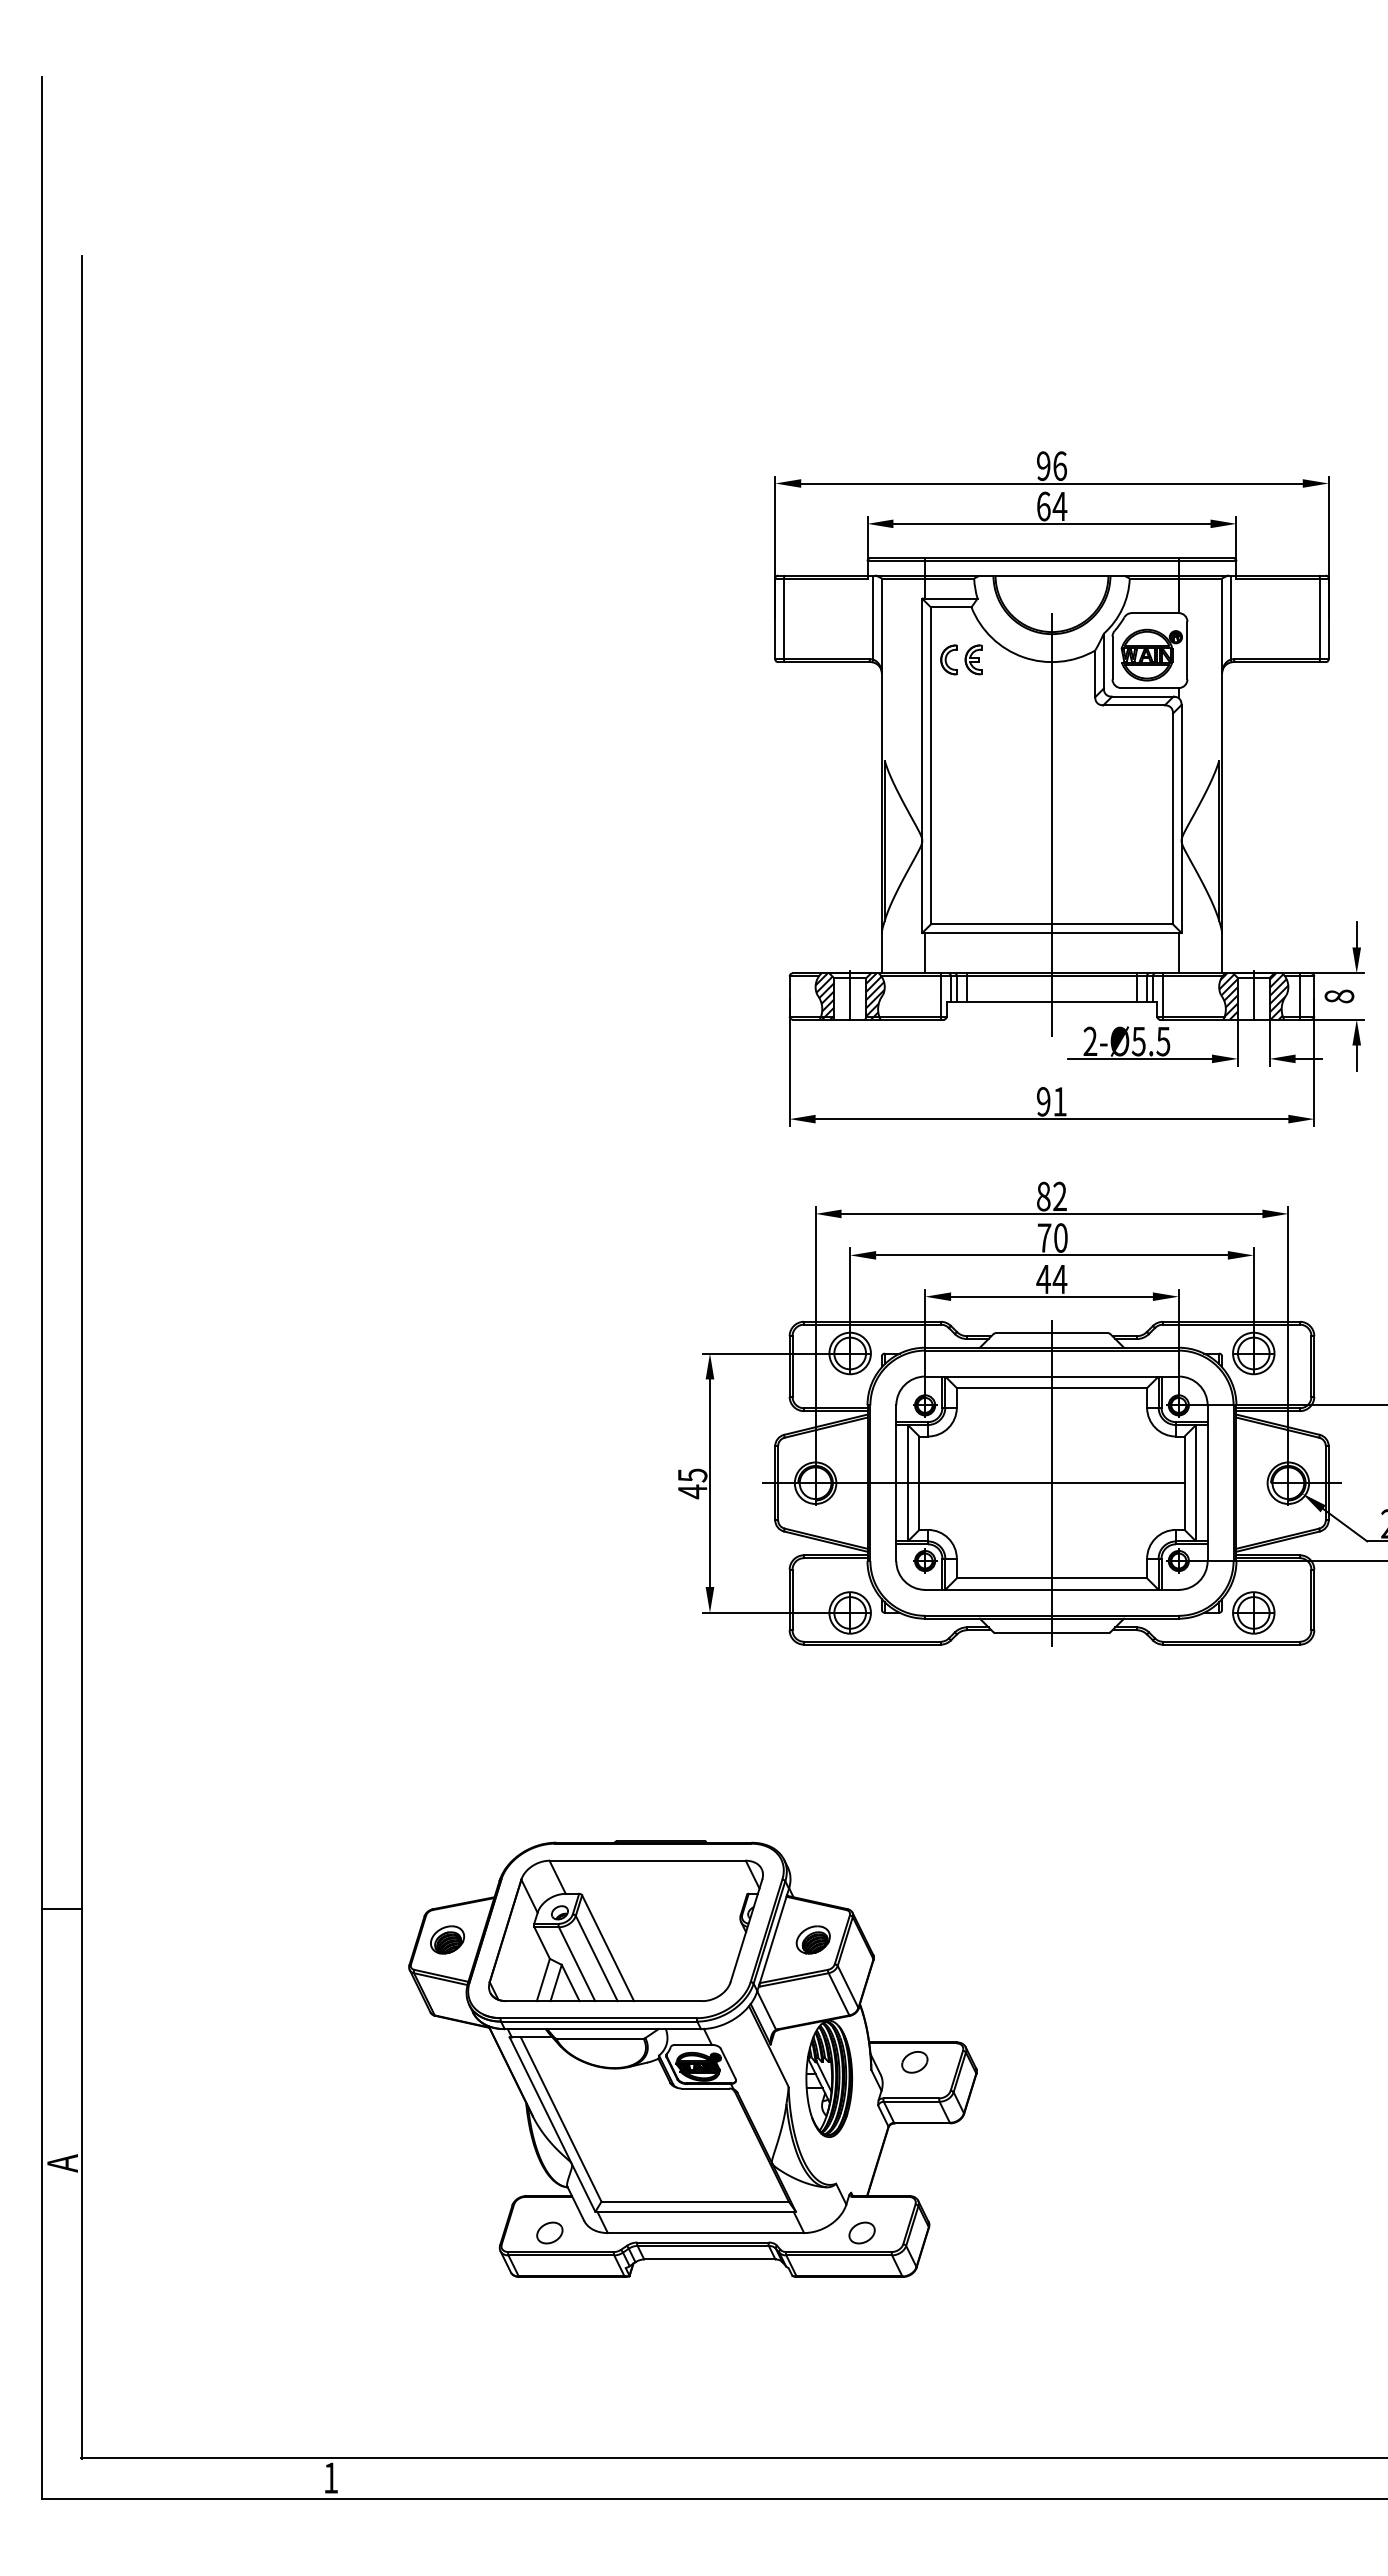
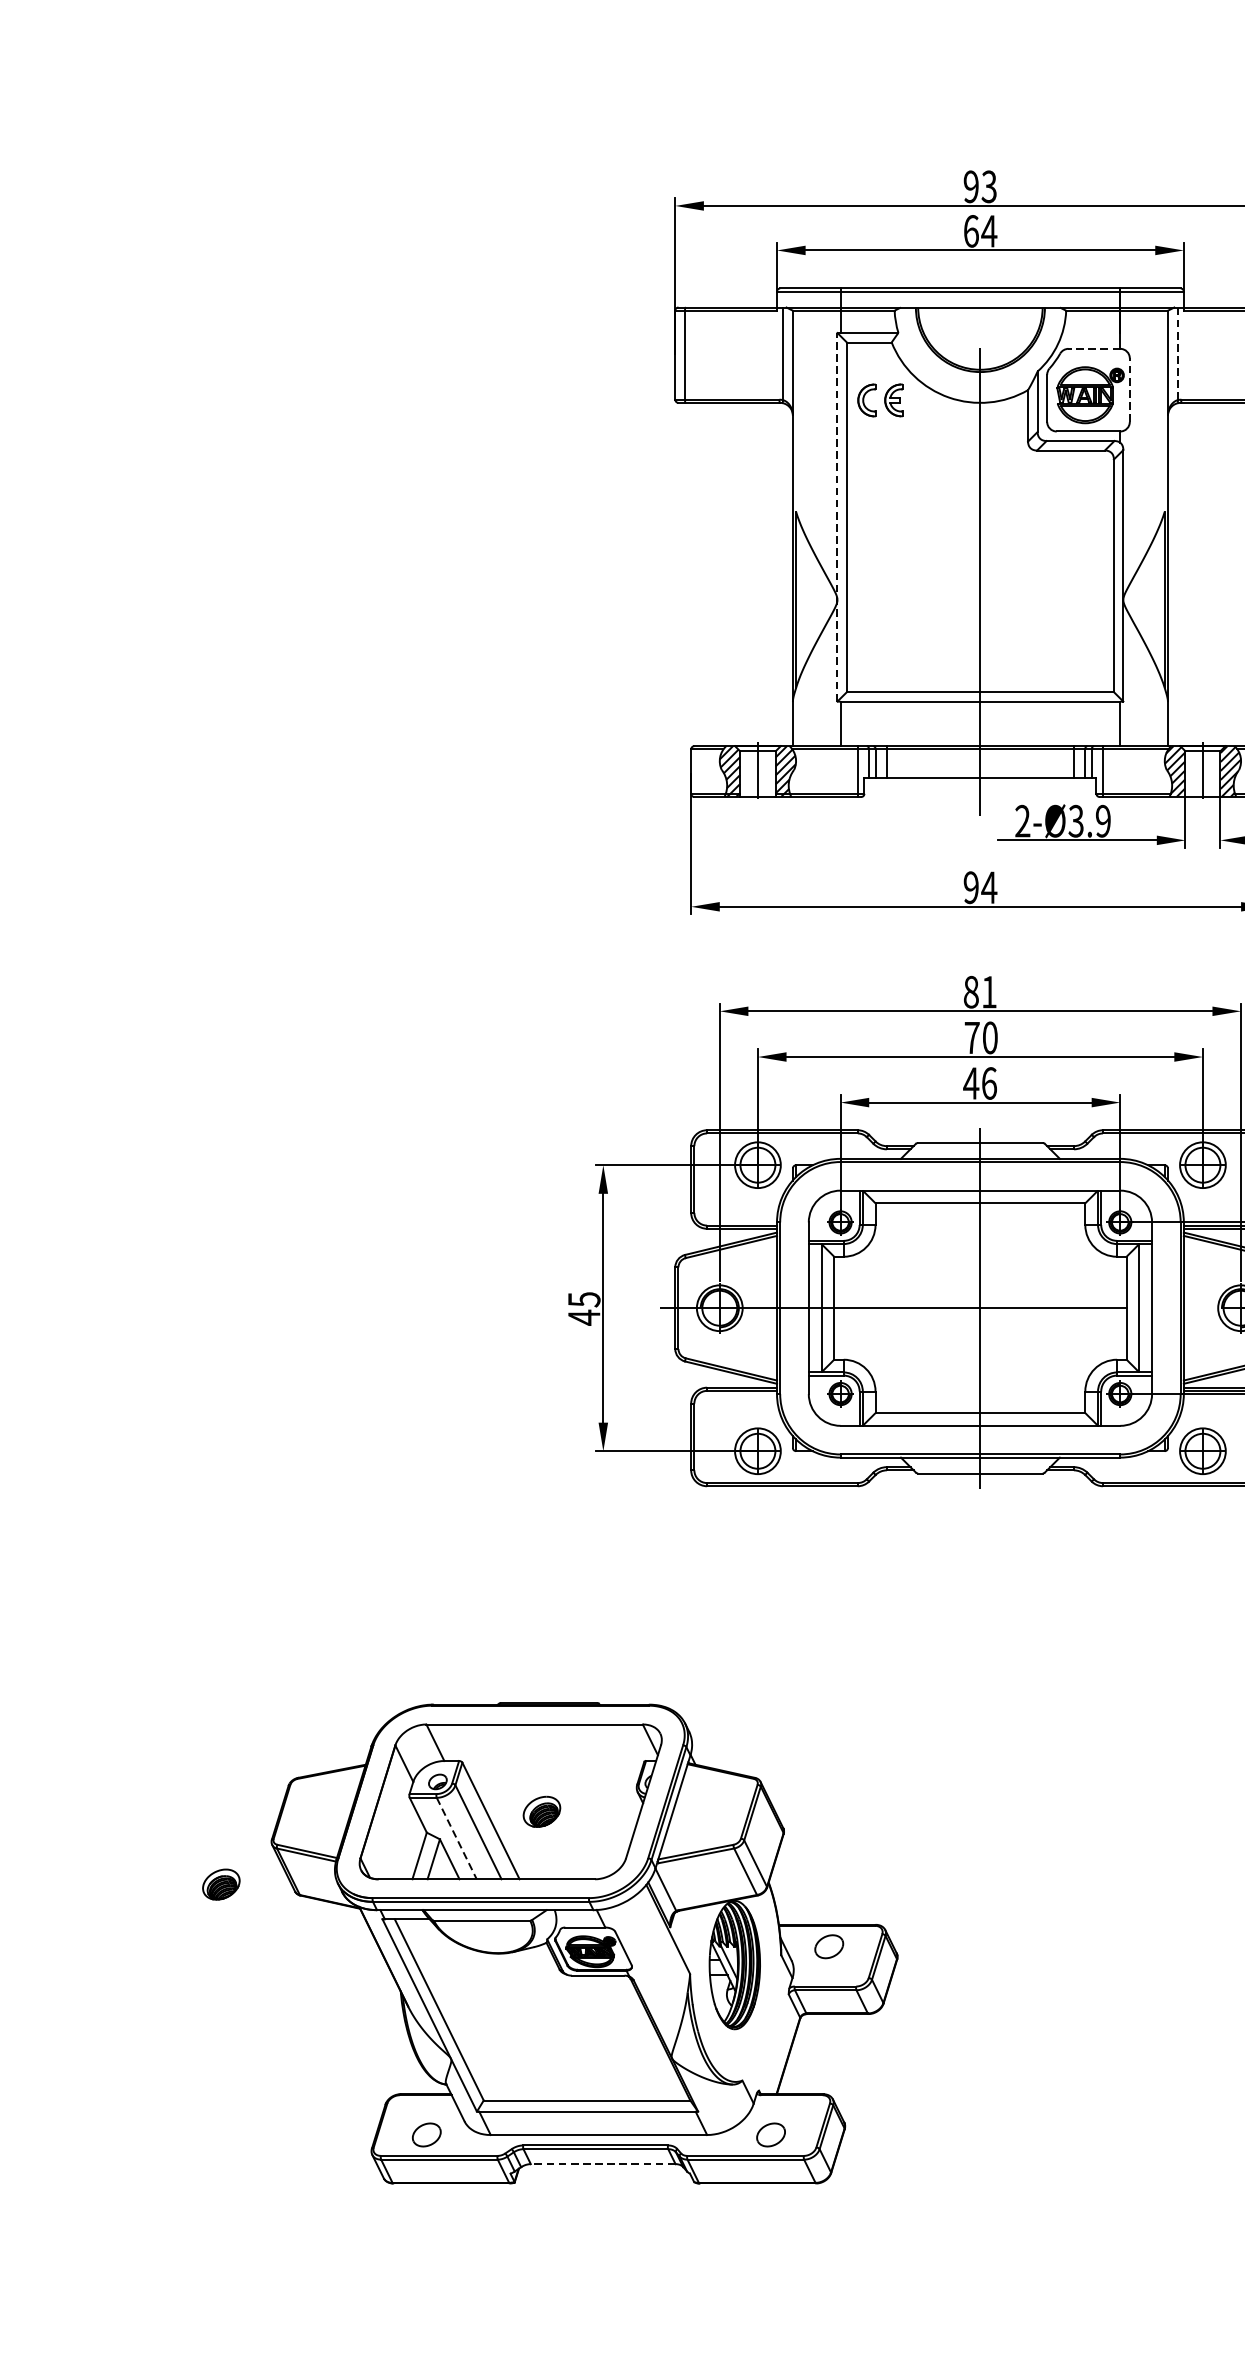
text: (1059, 466) -> (988, 187), 96 -> 93
line: (1154, 613) -> (1093, 349), solid -> dashed
line: (1230, 617) -> (1177, 353), solid -> dashed
line: (1187, 650) -> (1129, 390), solid -> dashed
line: (922, 765) -> (837, 516), solid -> dashed
text: (1151, 1041) -> (1090, 821), 2-Ø5.5 -> 2-Ø3.9
text: (1059, 1101) -> (988, 887), 91 -> 94
text: (1059, 1195) -> (988, 991), 82 -> 81
text: (1059, 1279) -> (988, 1083), 44 -> 46
part: (447, 1939) -> (221, 1884), moved
part: (812, 1939) -> (541, 1811), moved
line: (577, 1964) -> (457, 1838), solid -> dashed
line: (709, 2259) -> (602, 2164), solid -> dashed

